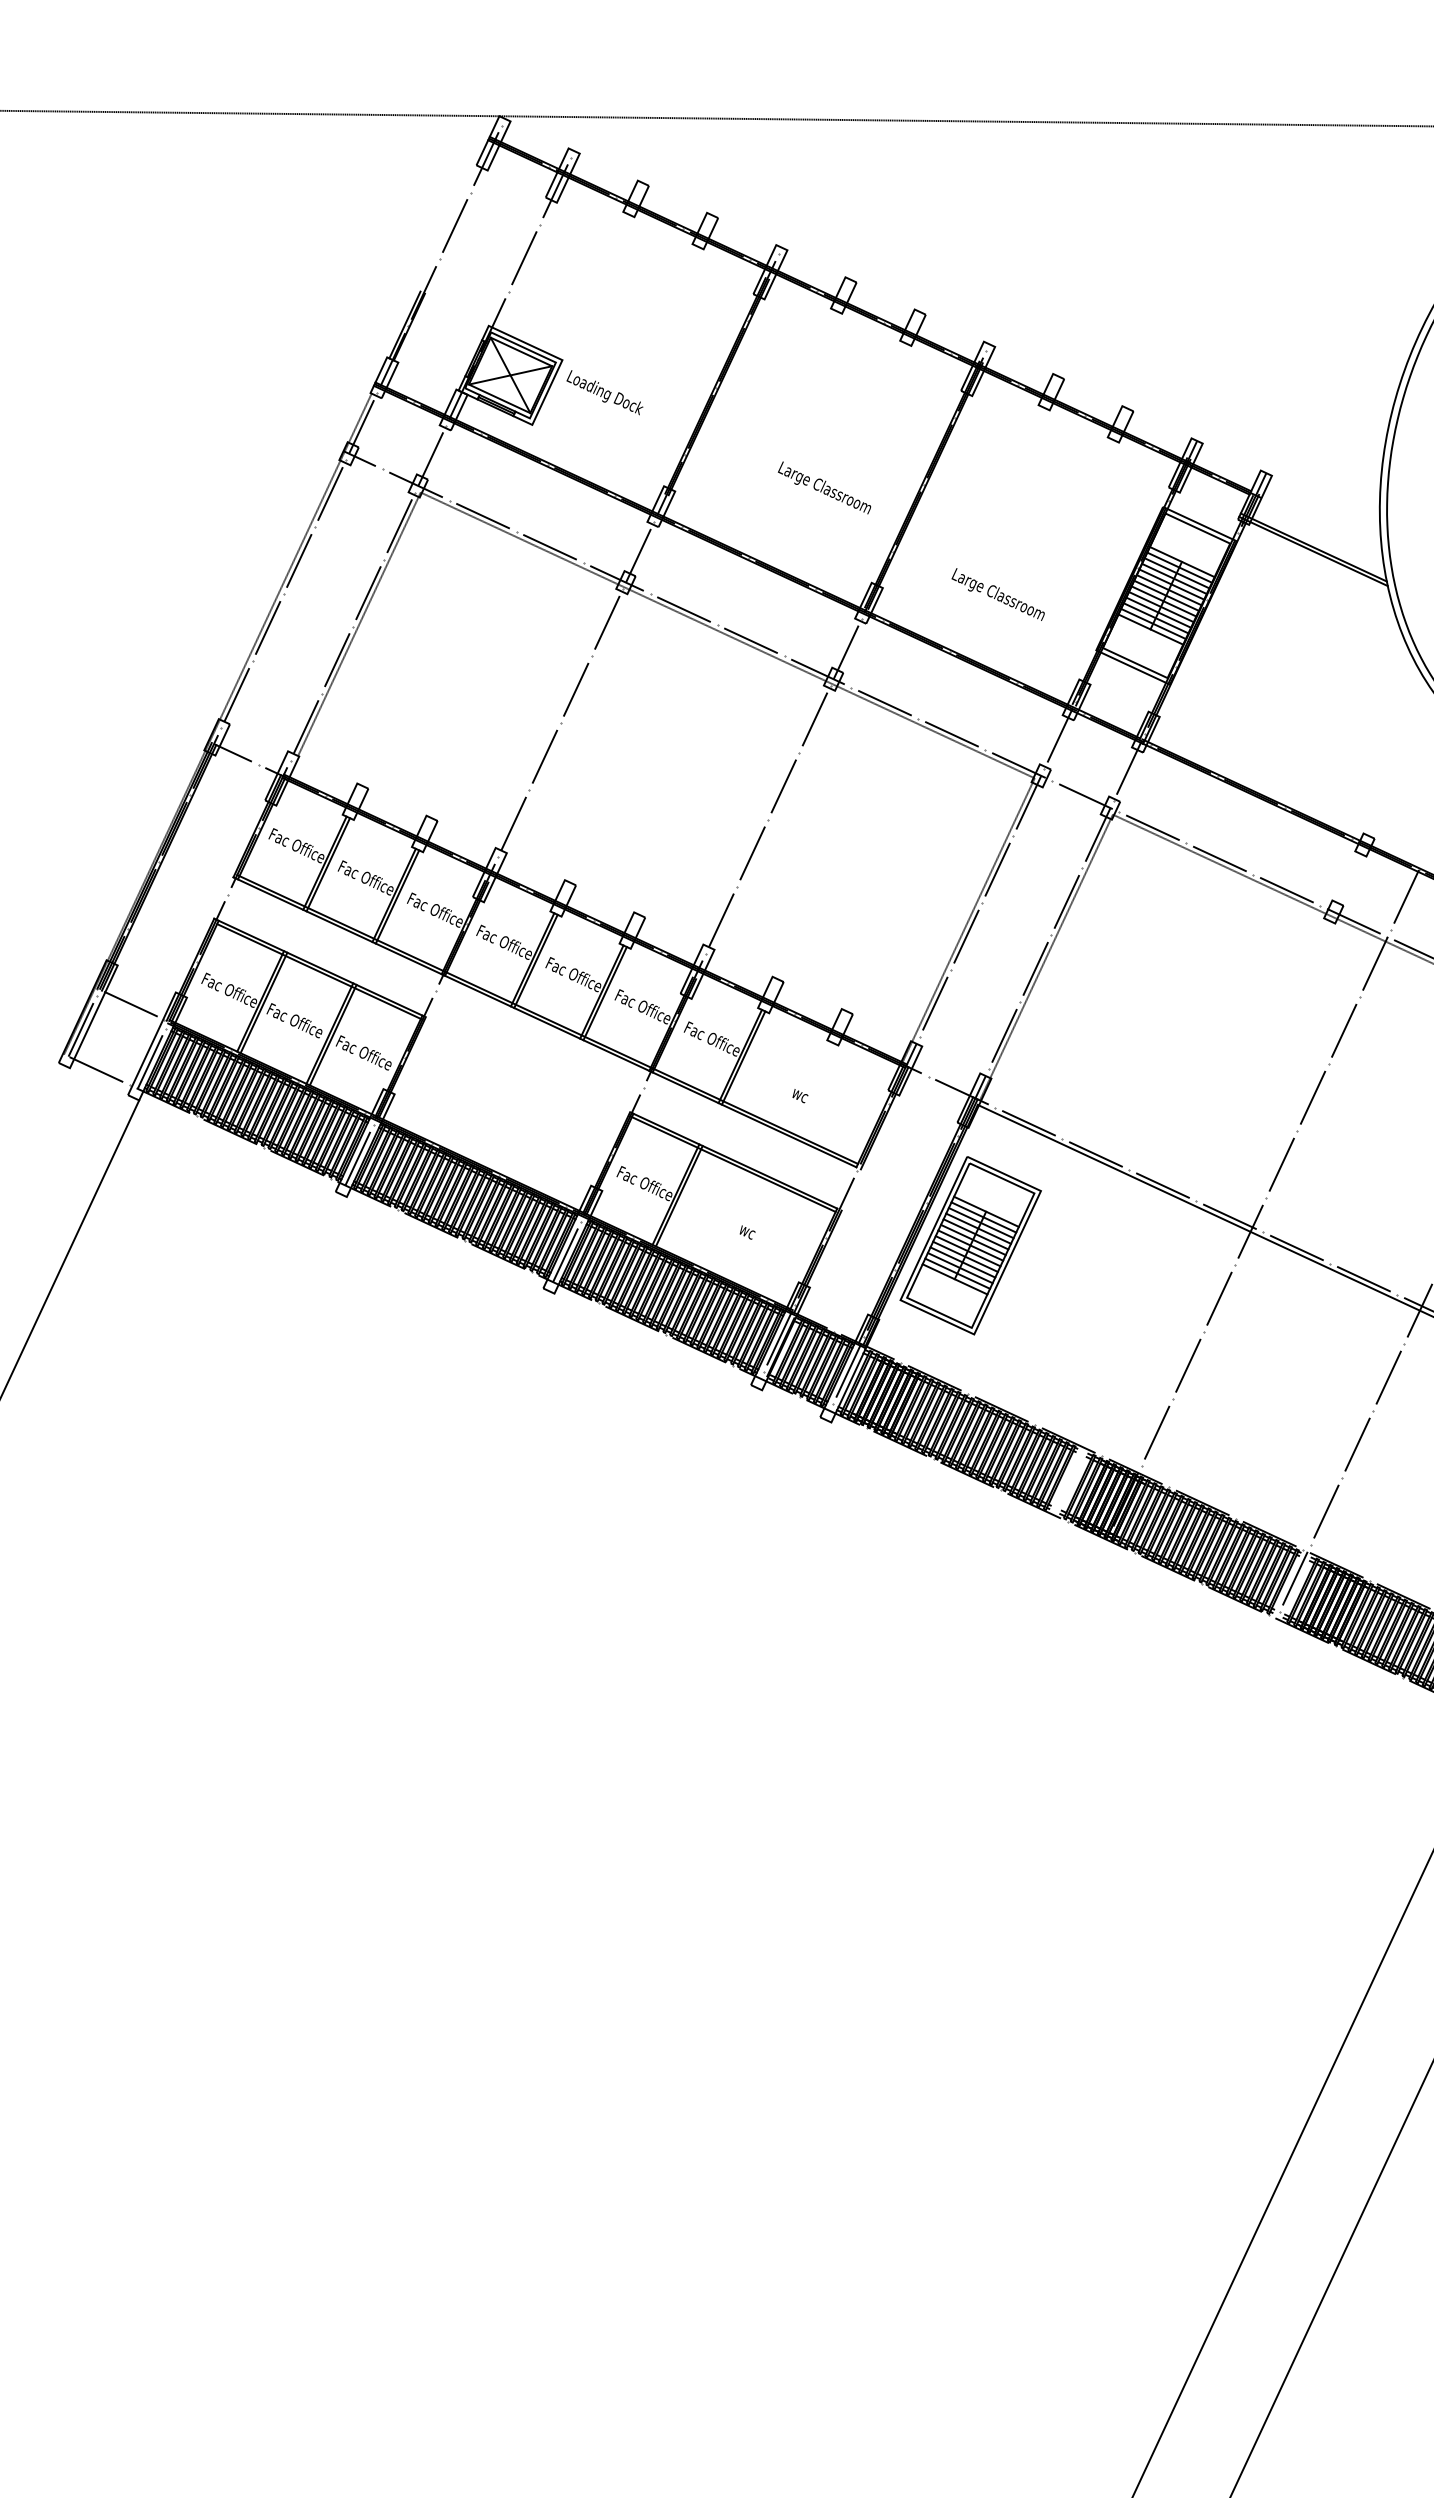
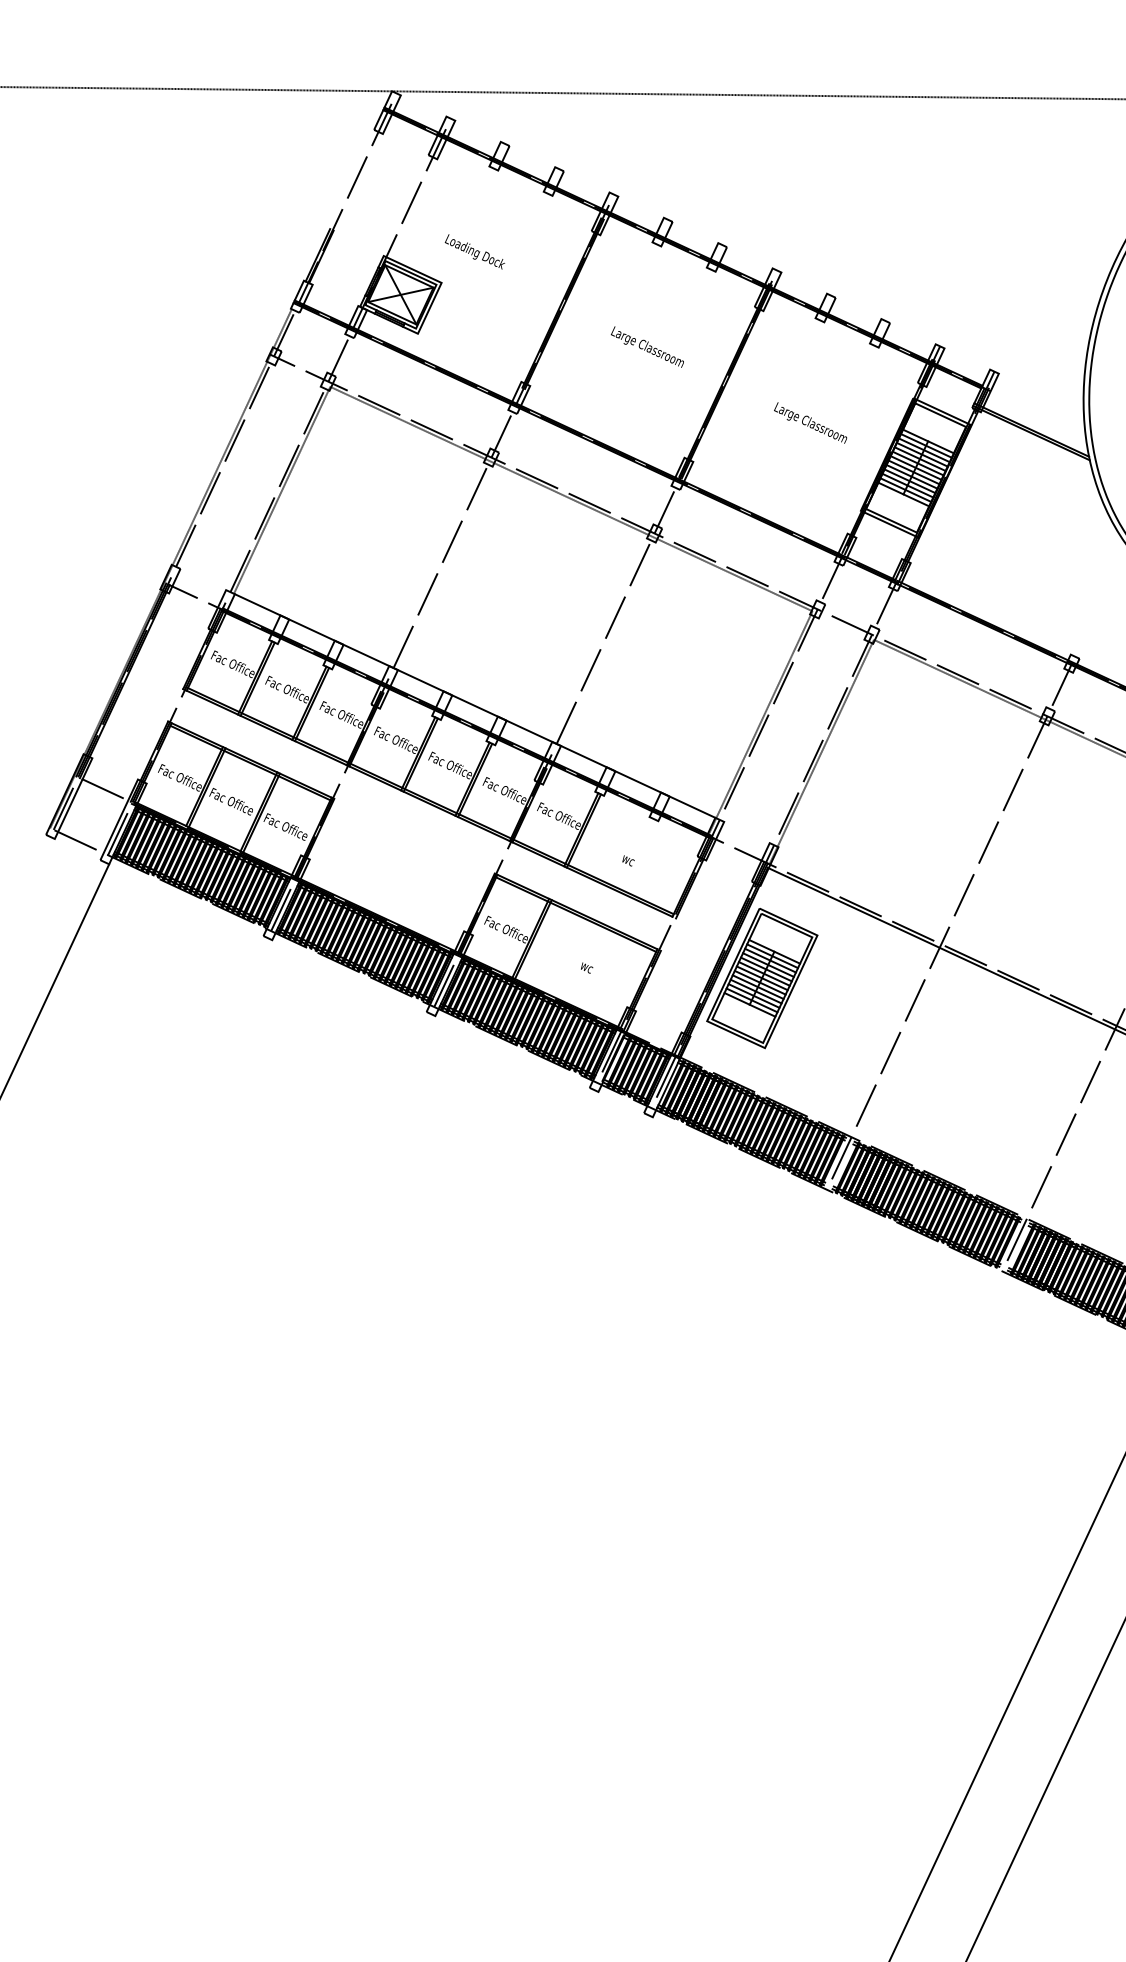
text: (604, 392) -> (474, 251), moved
text: (824, 487) -> (647, 346), moved
text: (997, 594) -> (810, 422), moved
line: (605, 898) -> (475, 705), added
line: (1262, 1204) -> (949, 926), moved

